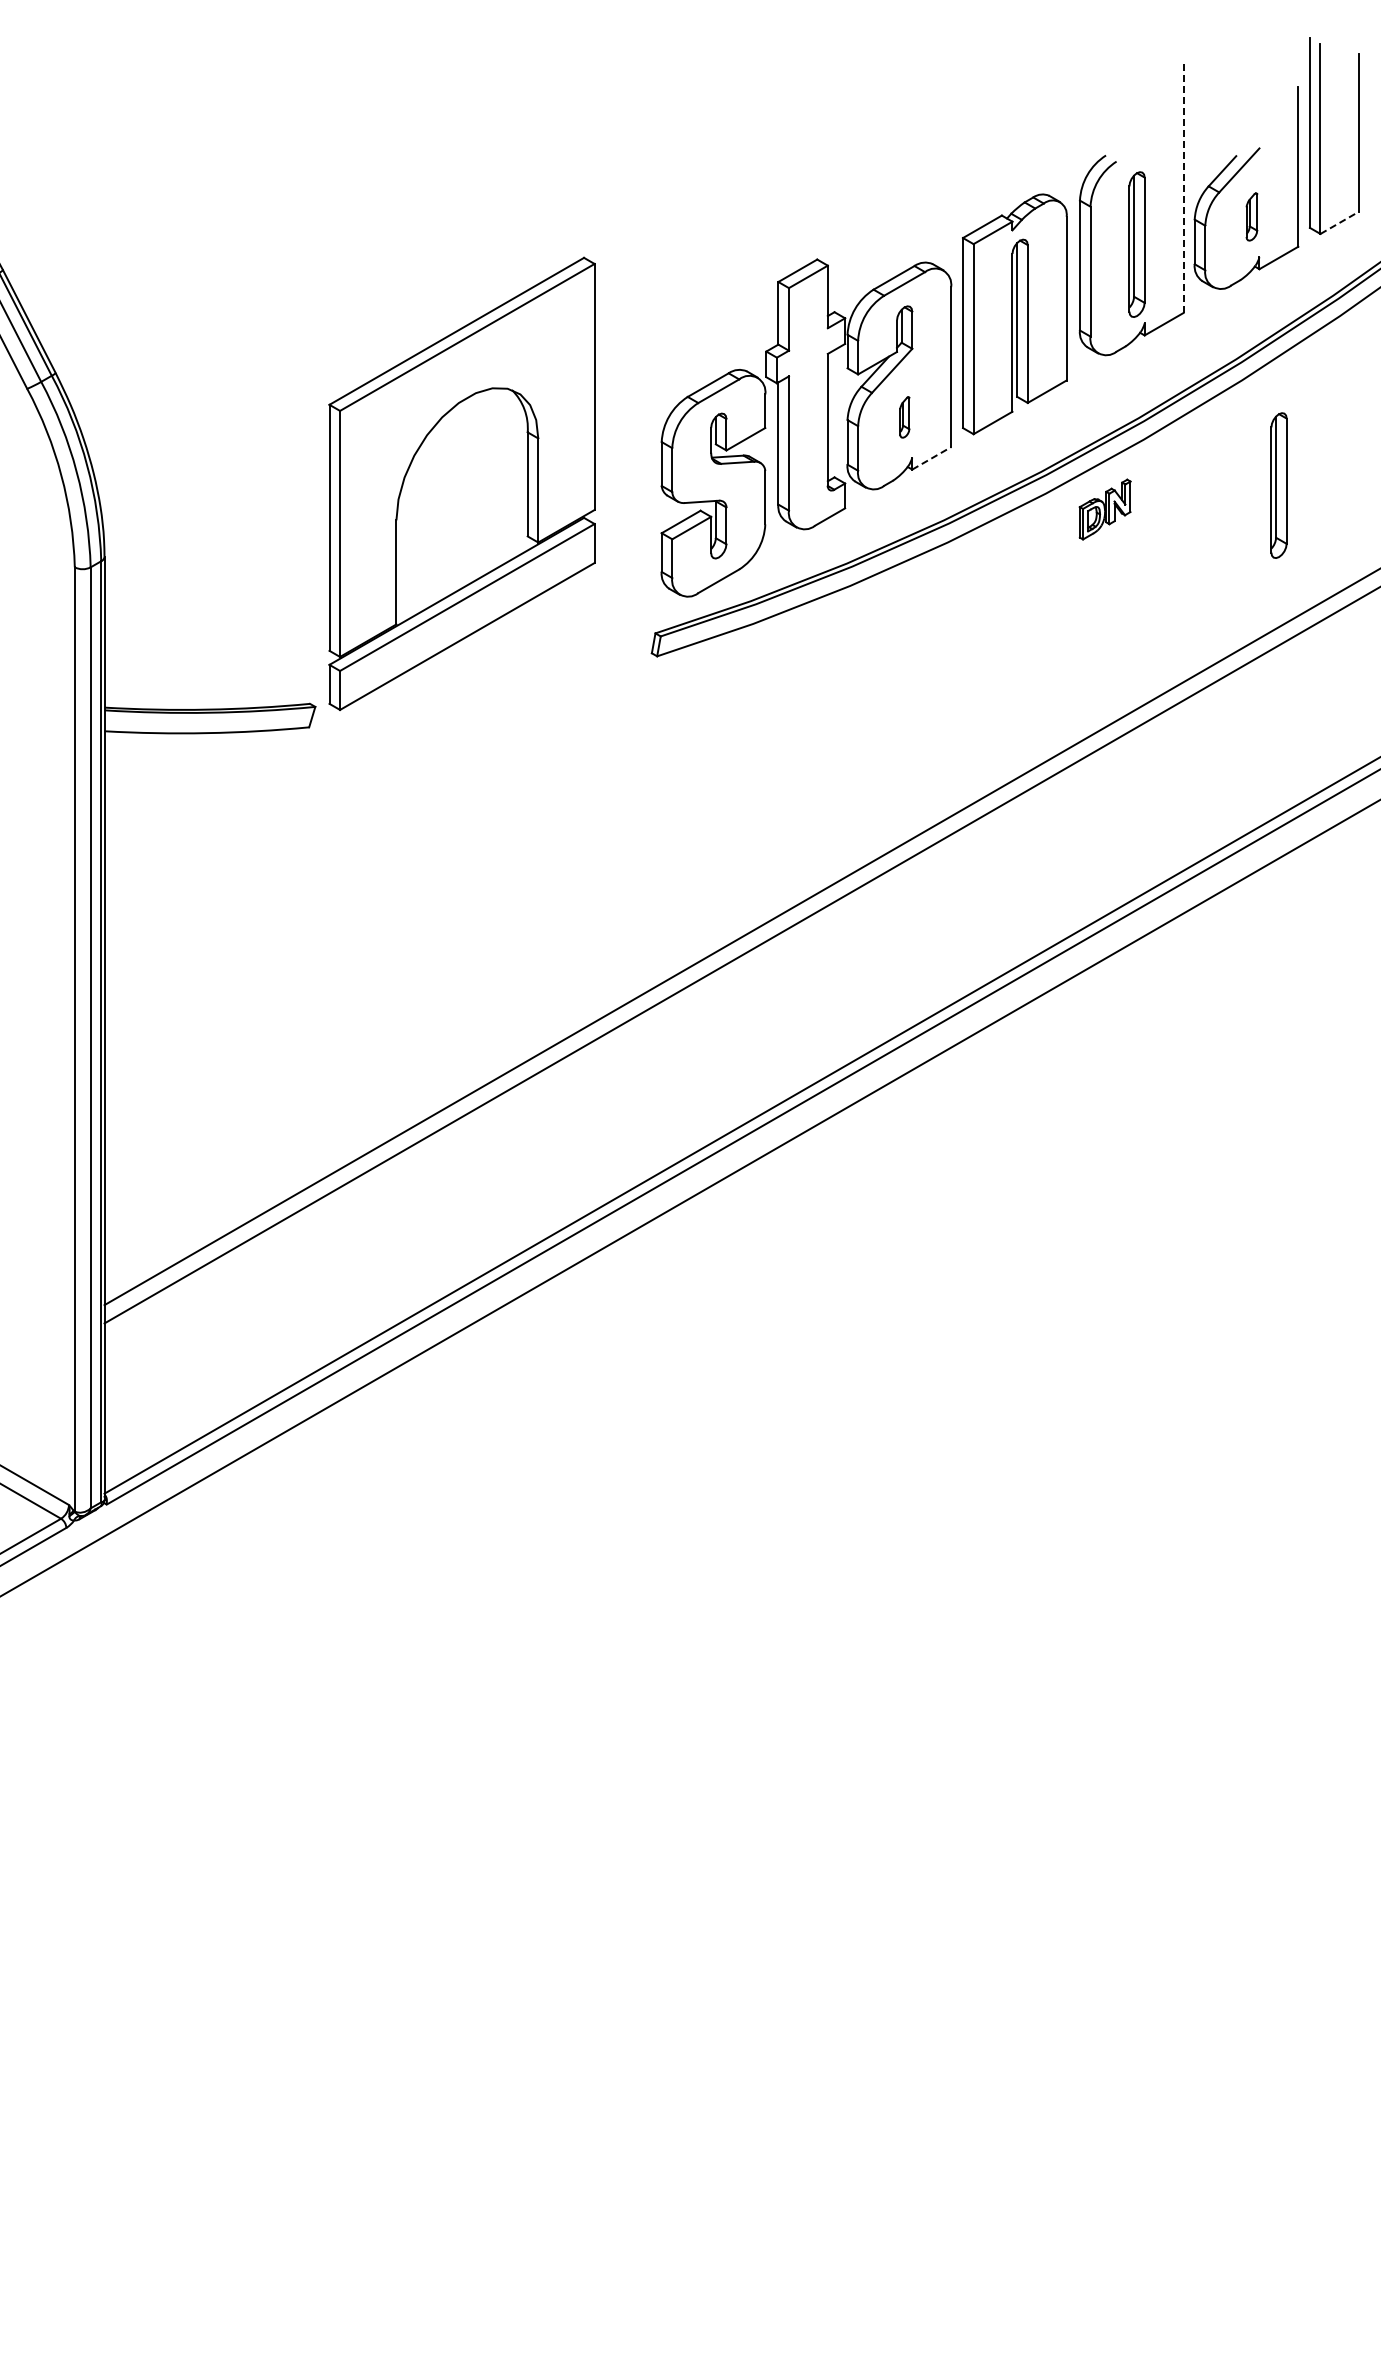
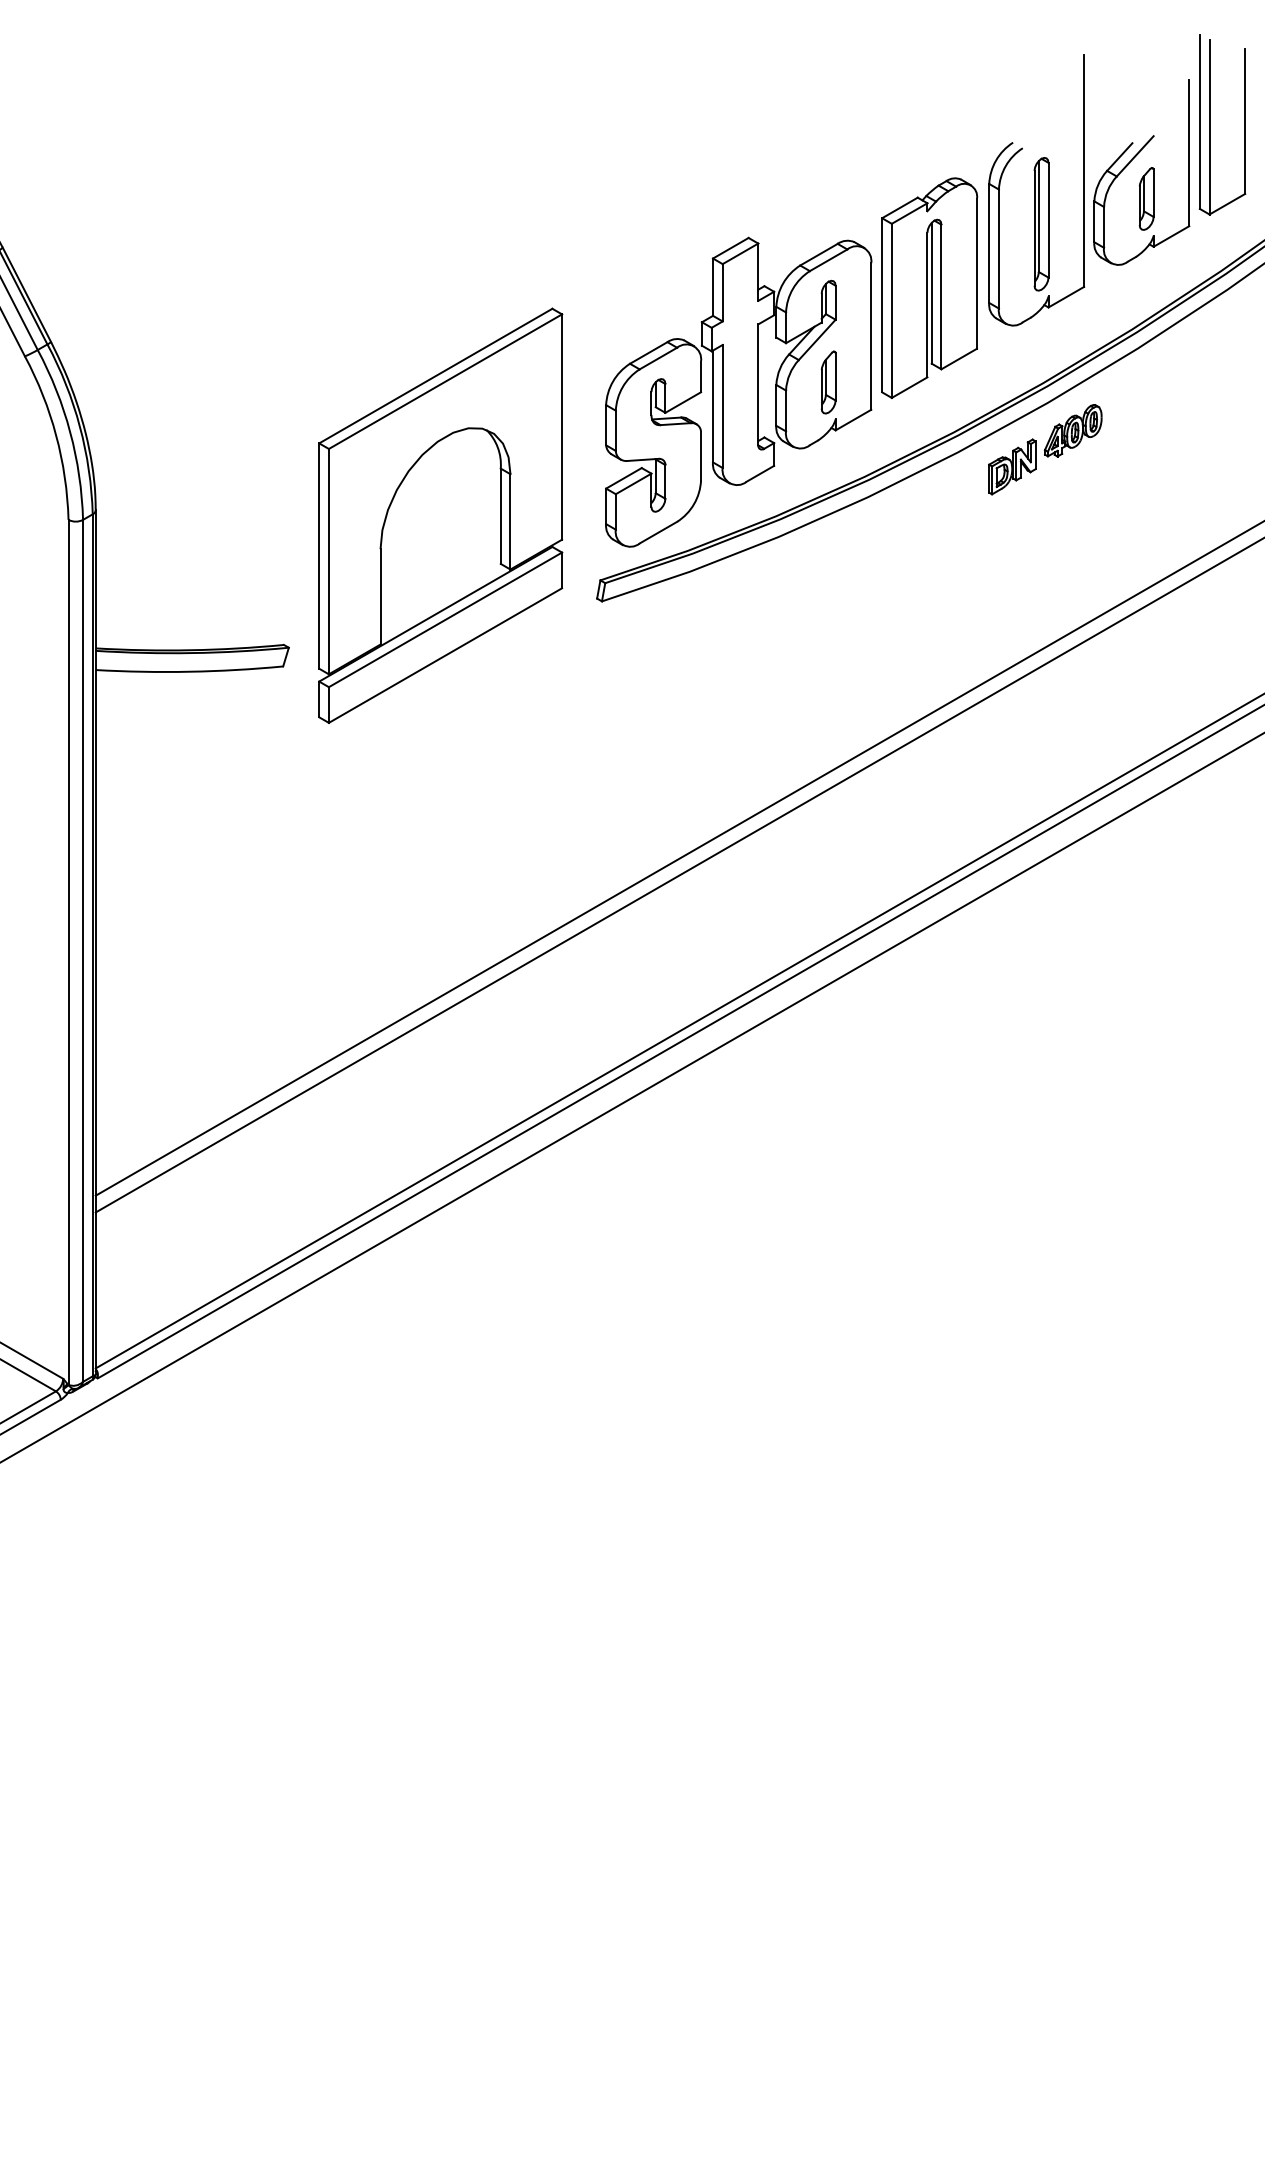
line: (1183, 186) -> (1084, 171), dashed -> solid
part: (1251, 216) -> (1146, 198), size x1.43
line: (1340, 222) -> (1227, 204), dashed -> solid
part: (904, 417) -> (828, 382), size x1.67
line: (932, 458) -> (854, 420), dashed -> solid
part: (1171, 470) -> (1073, 431), added
part: (461, 483) -> (440, 515), moved
part: (1278, 485) -> (1171, 444), removed

